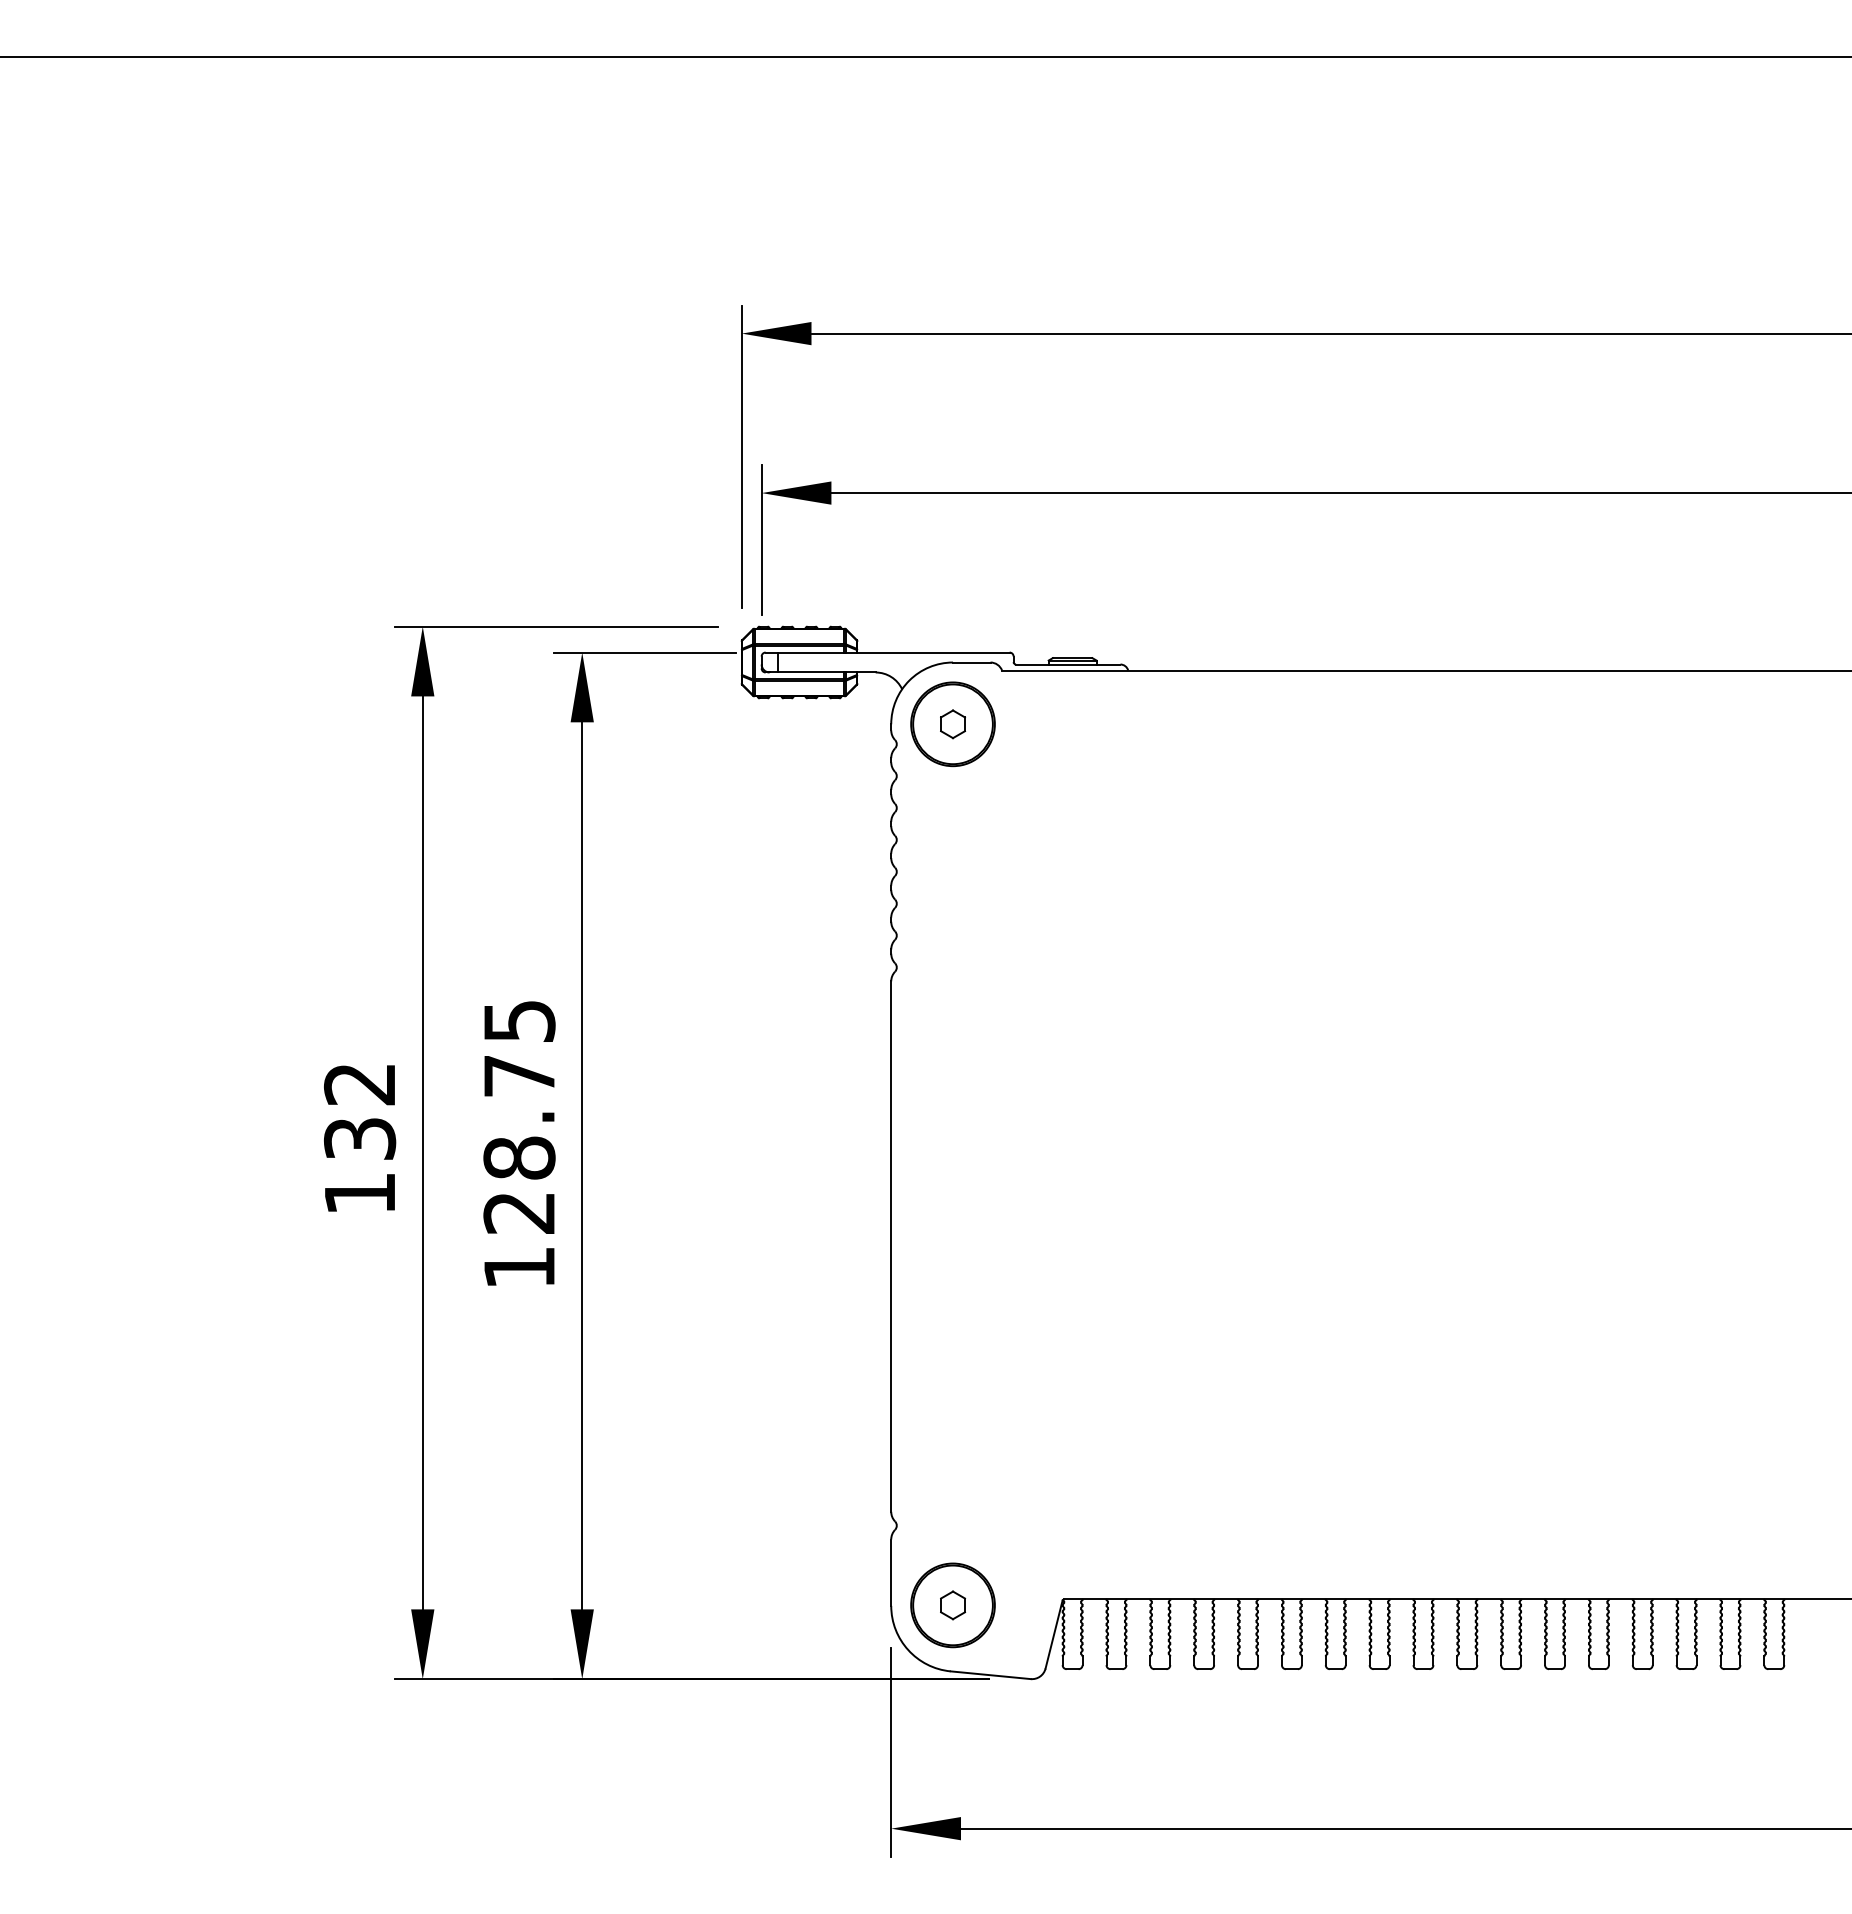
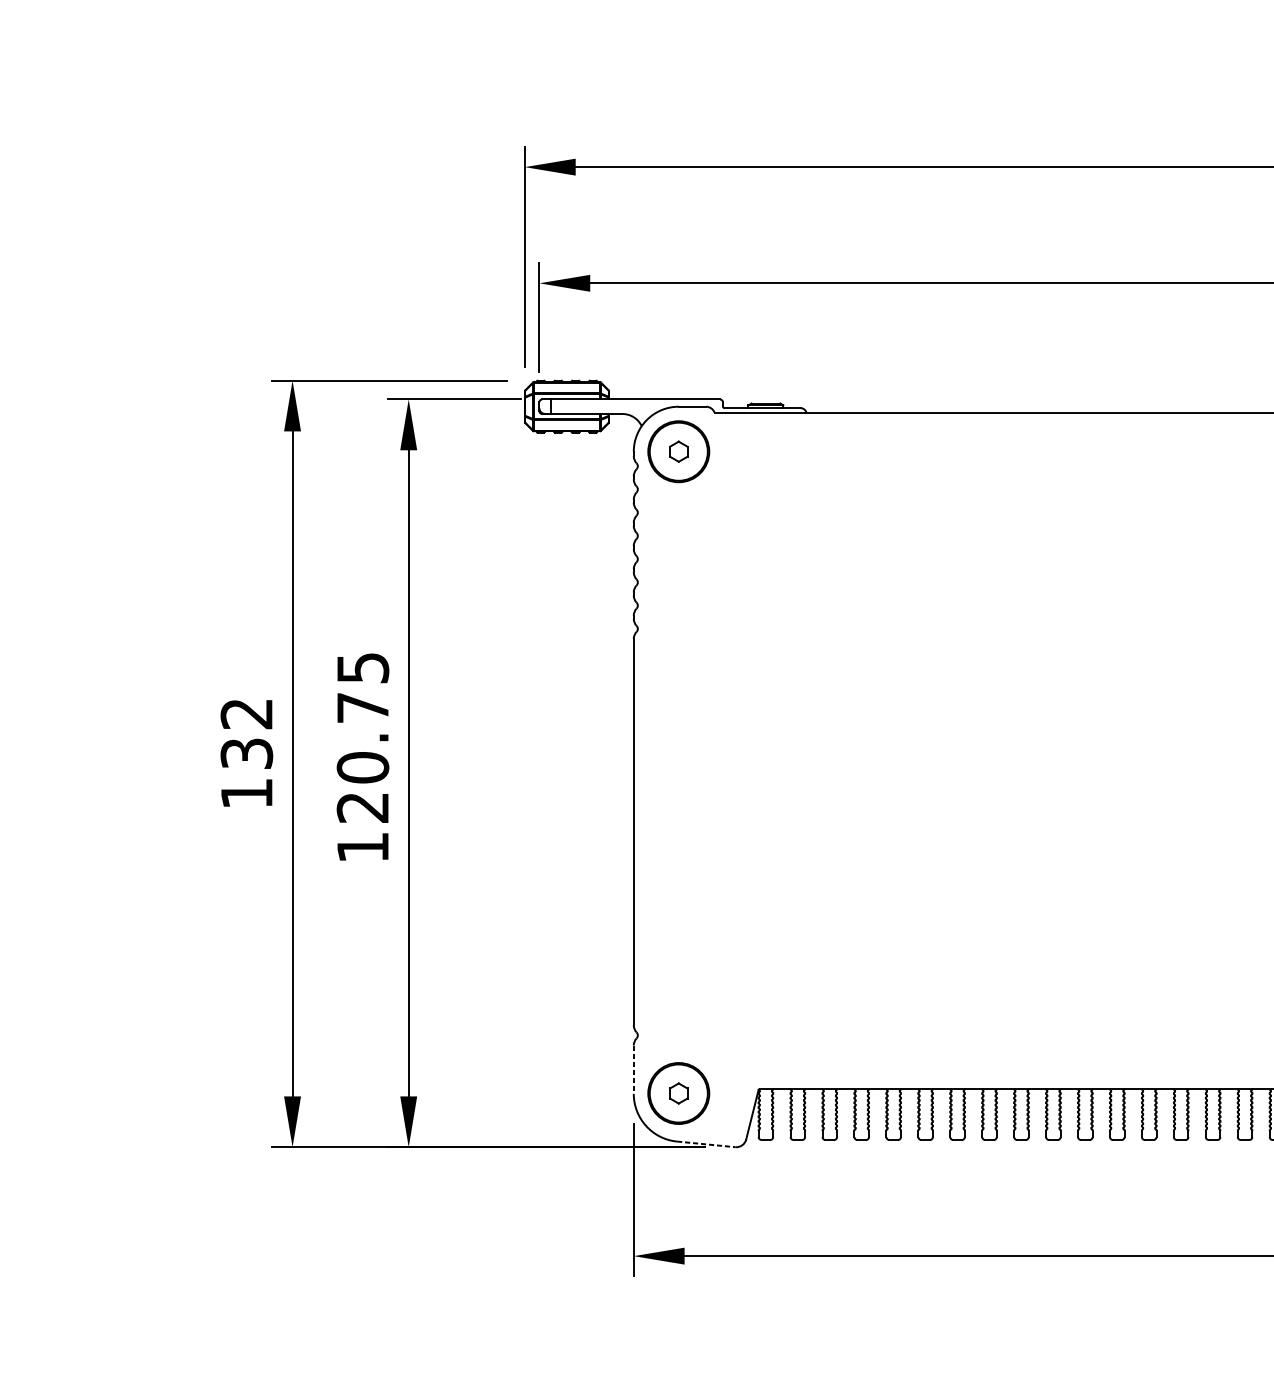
text: (519, 1157) -> (363, 767), 128.75 -> 120.75
line: (891, 1573) -> (633, 1070), solid -> dashed
line: (991, 1675) -> (706, 1144), solid -> dashed

